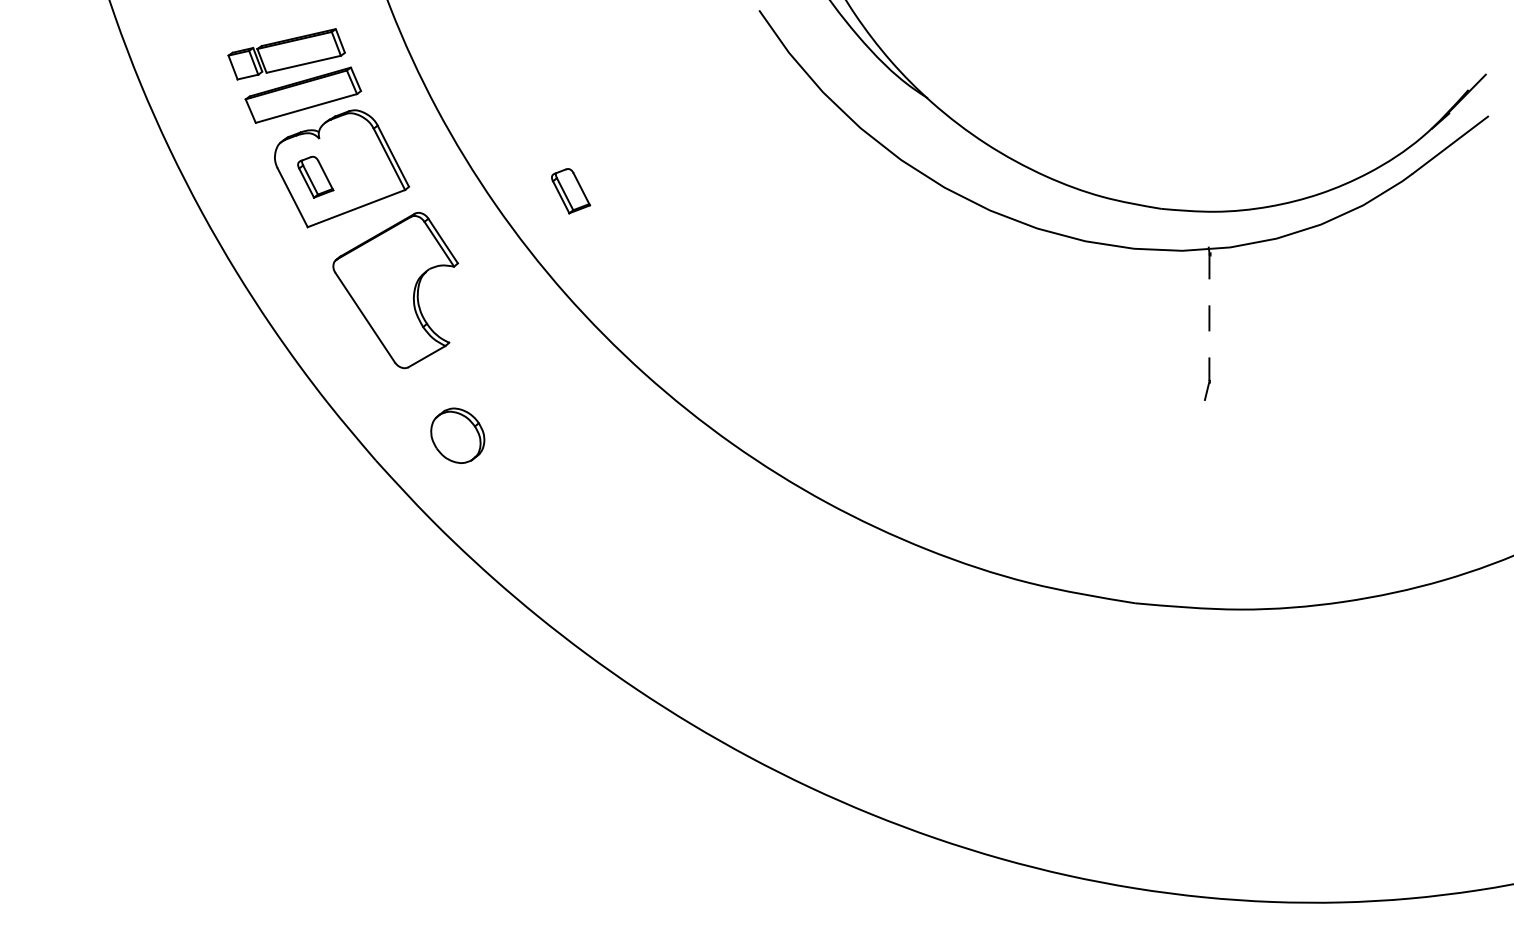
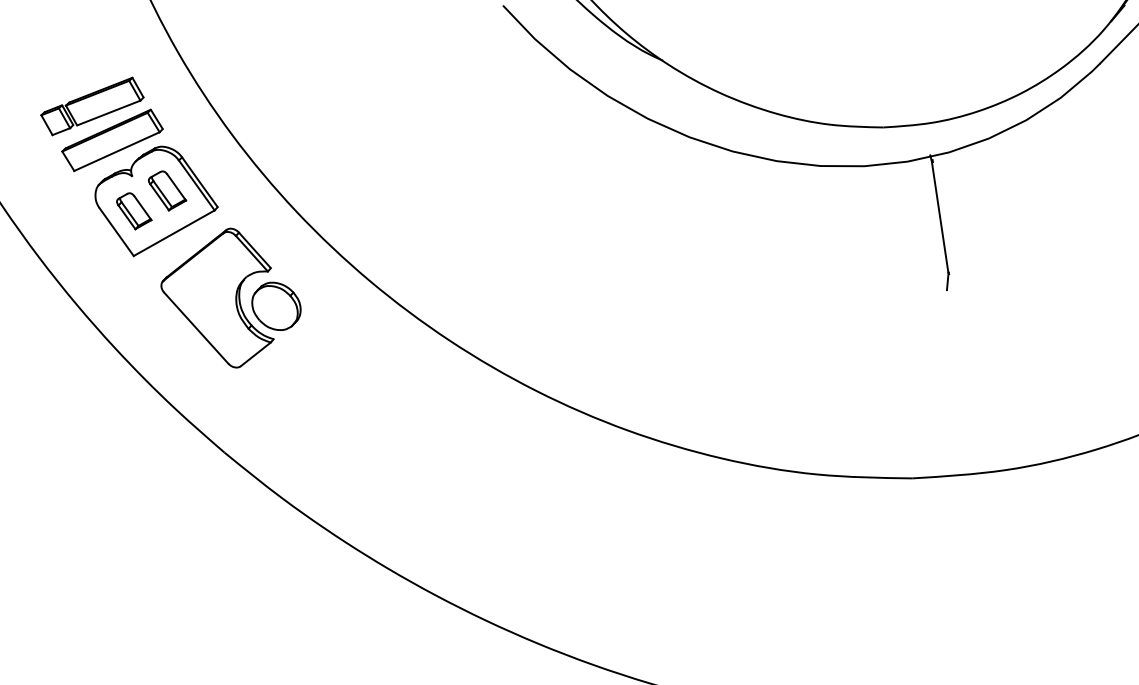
part: (571, 191) -> (167, 190), moved
line: (1209, 317) -> (940, 216), dashed -> solid
part: (457, 435) -> (276, 306), moved

